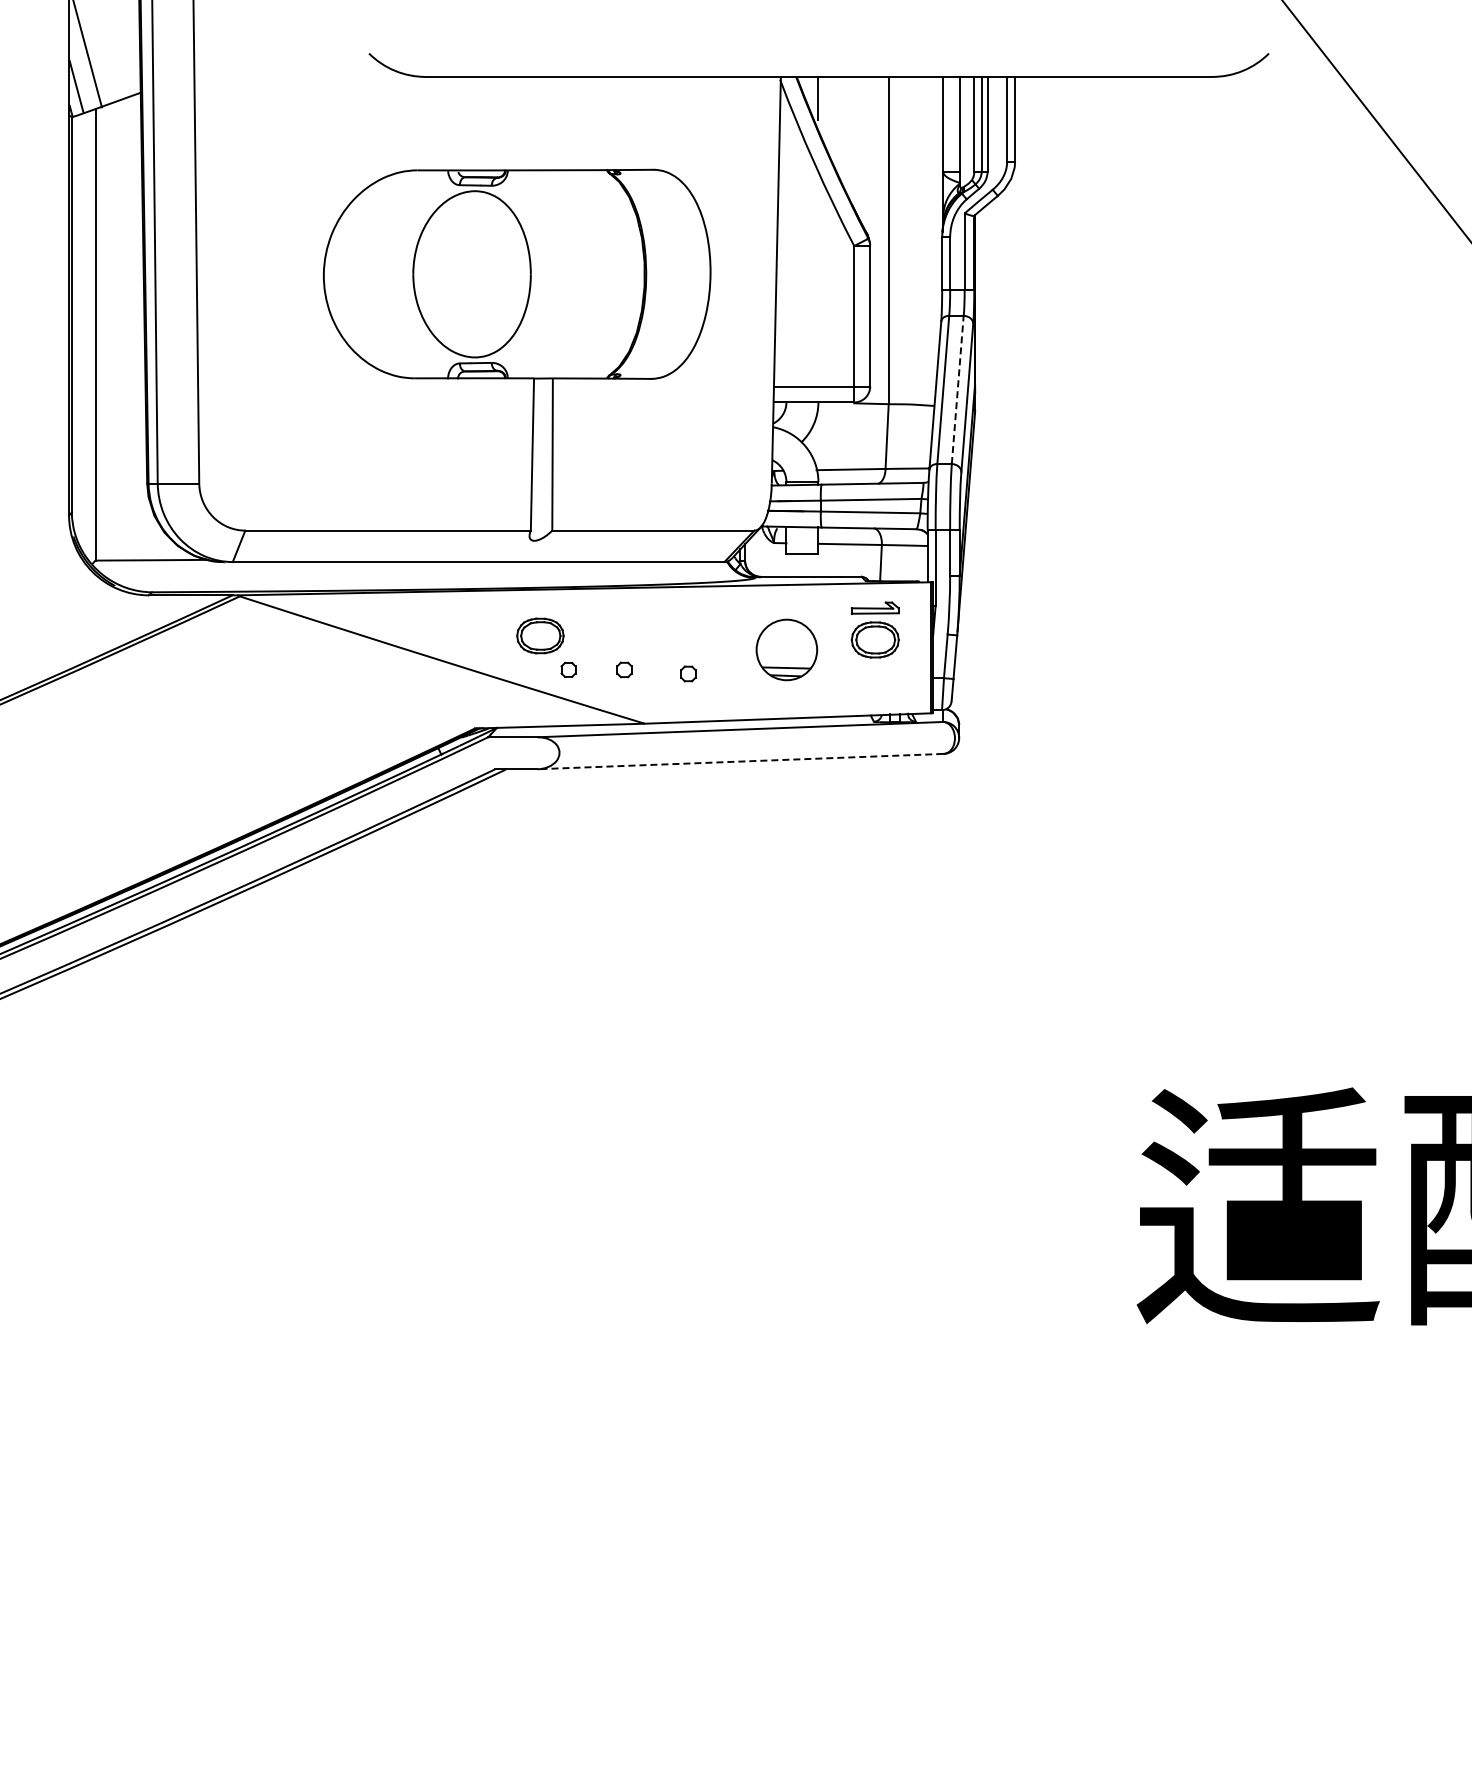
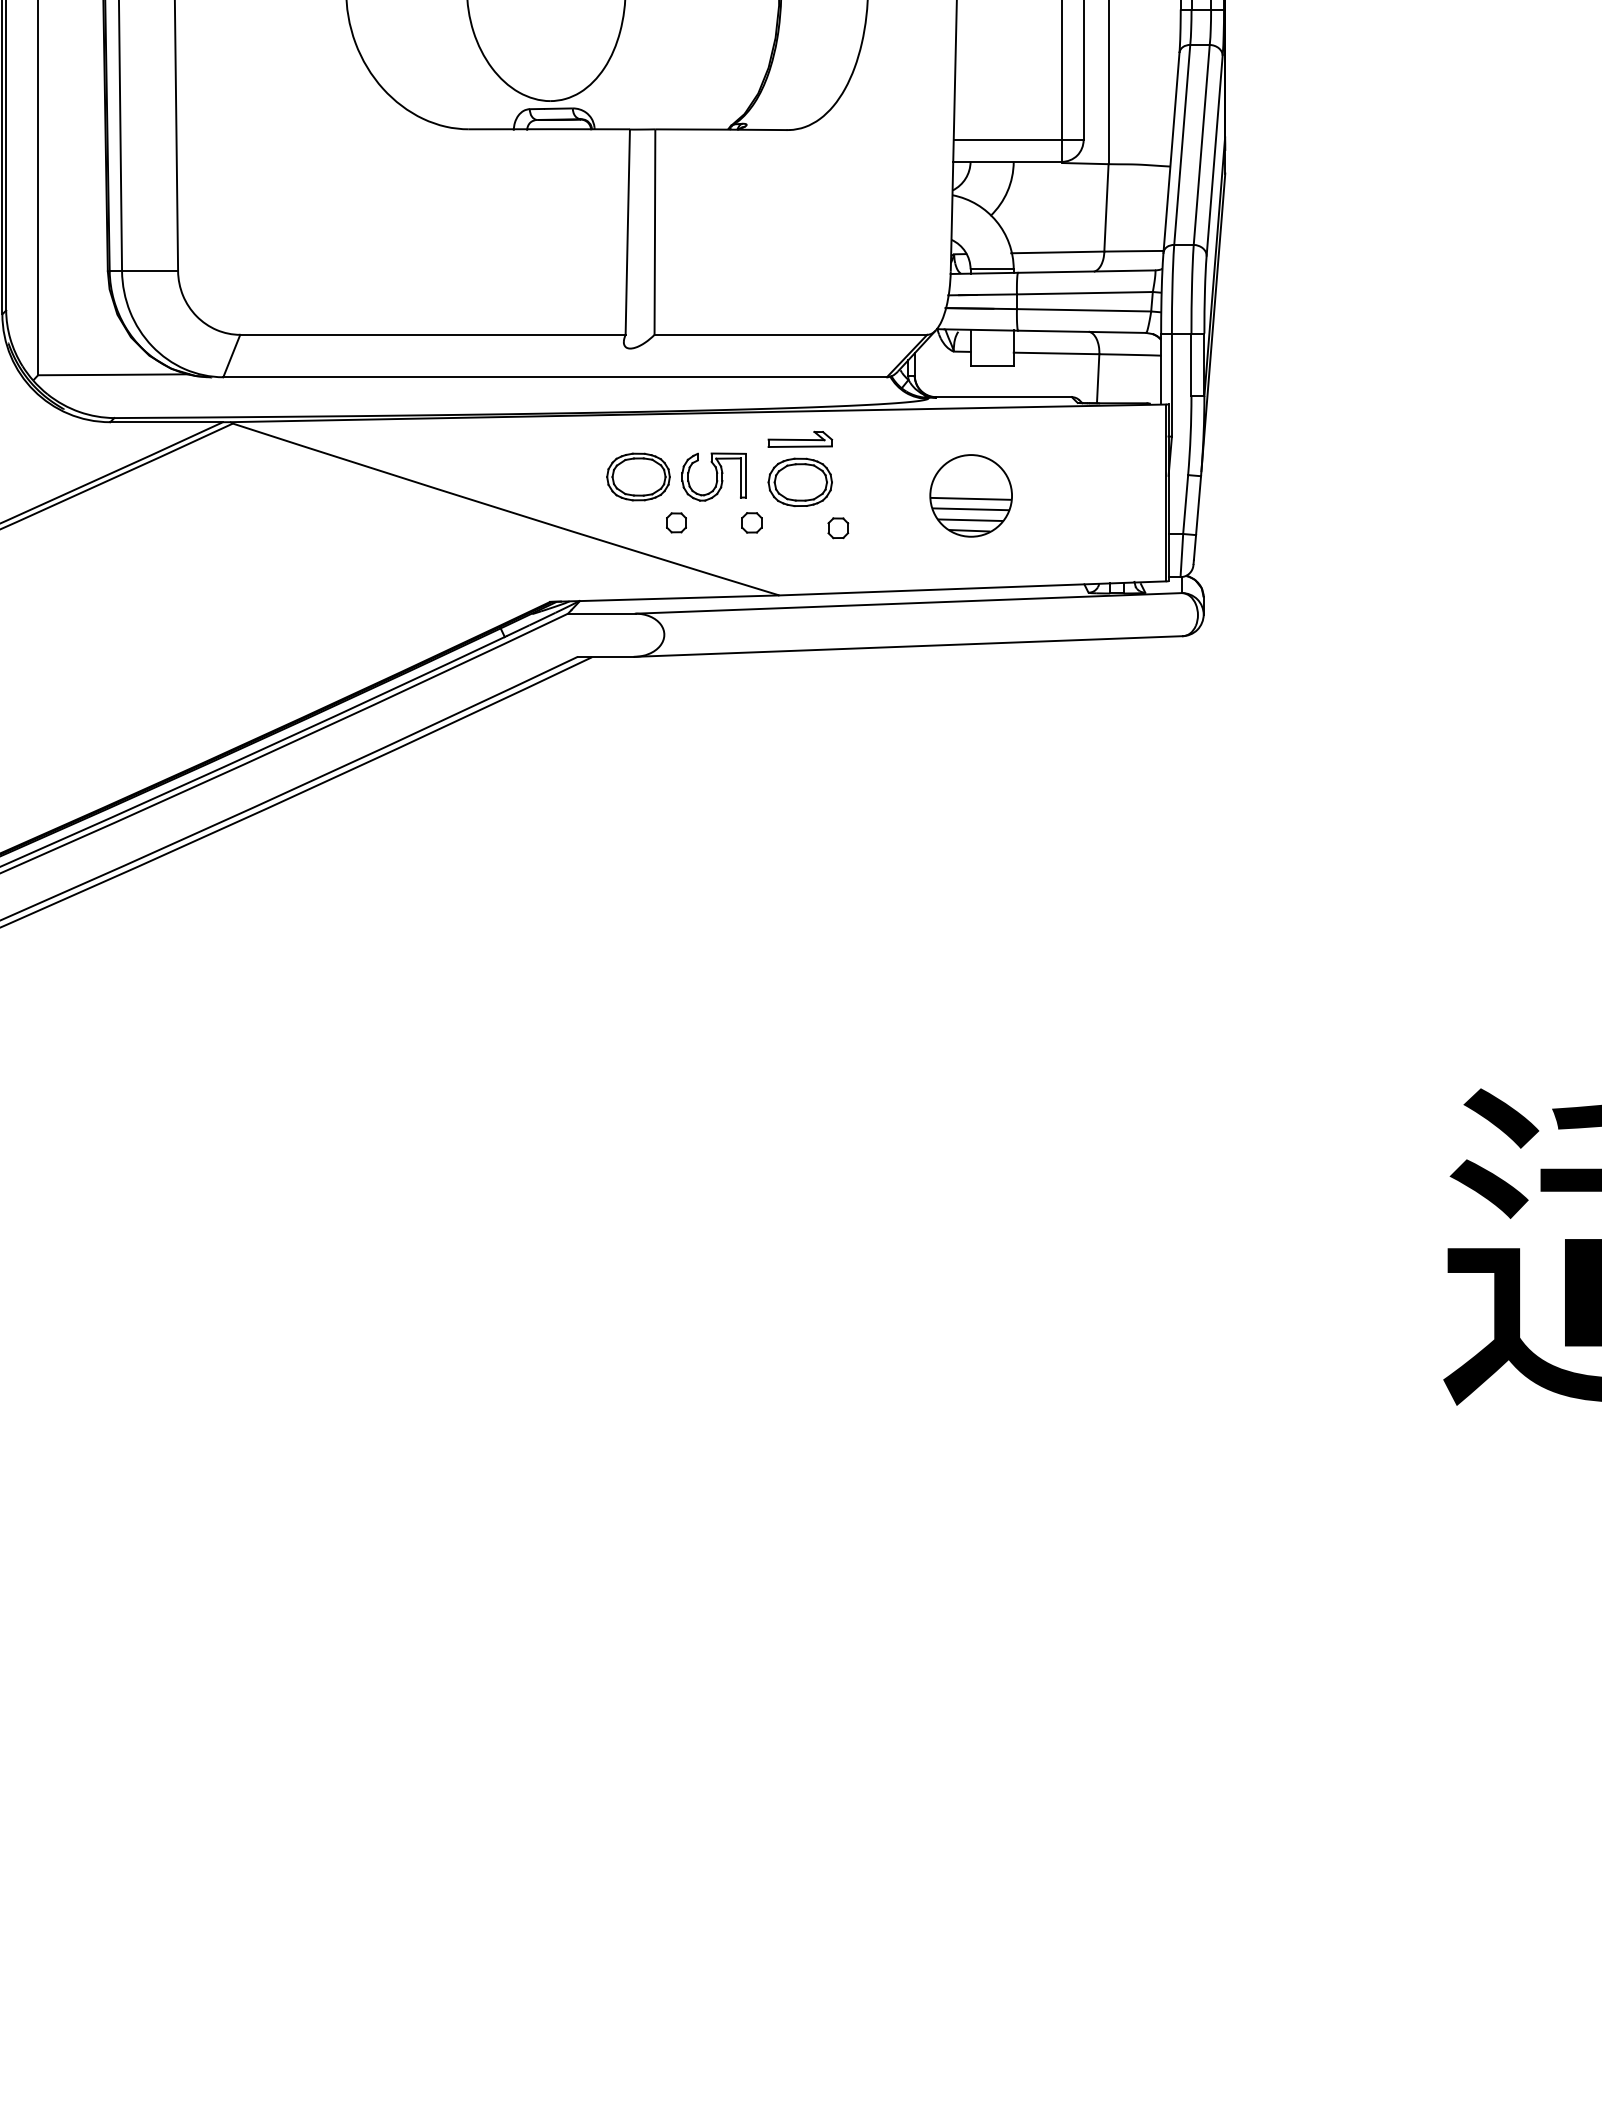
line: (957, 389) -> (1201, 144), dashed -> solid
part: (874, 629) -> (799, 468), moved
part: (596, 635) -> (714, 476), added
line: (786, 651) -> (970, 497), added
line: (786, 659) -> (970, 508), added
line: (739, 761) -> (907, 646), dashed -> solid

